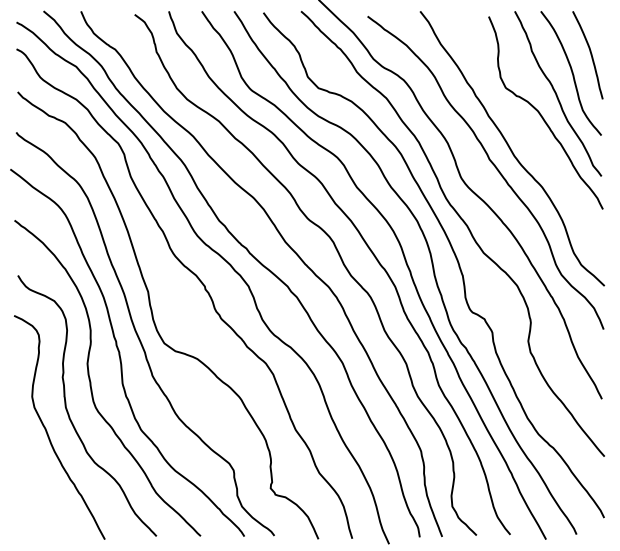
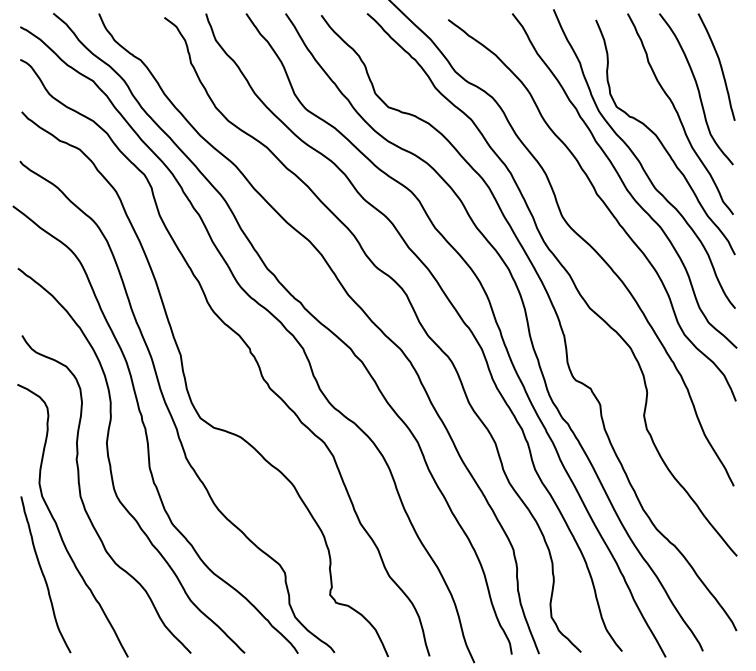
curve: (525, 132) -> (640, 161), added
curve: (36, 471) -> (44, 574), added

